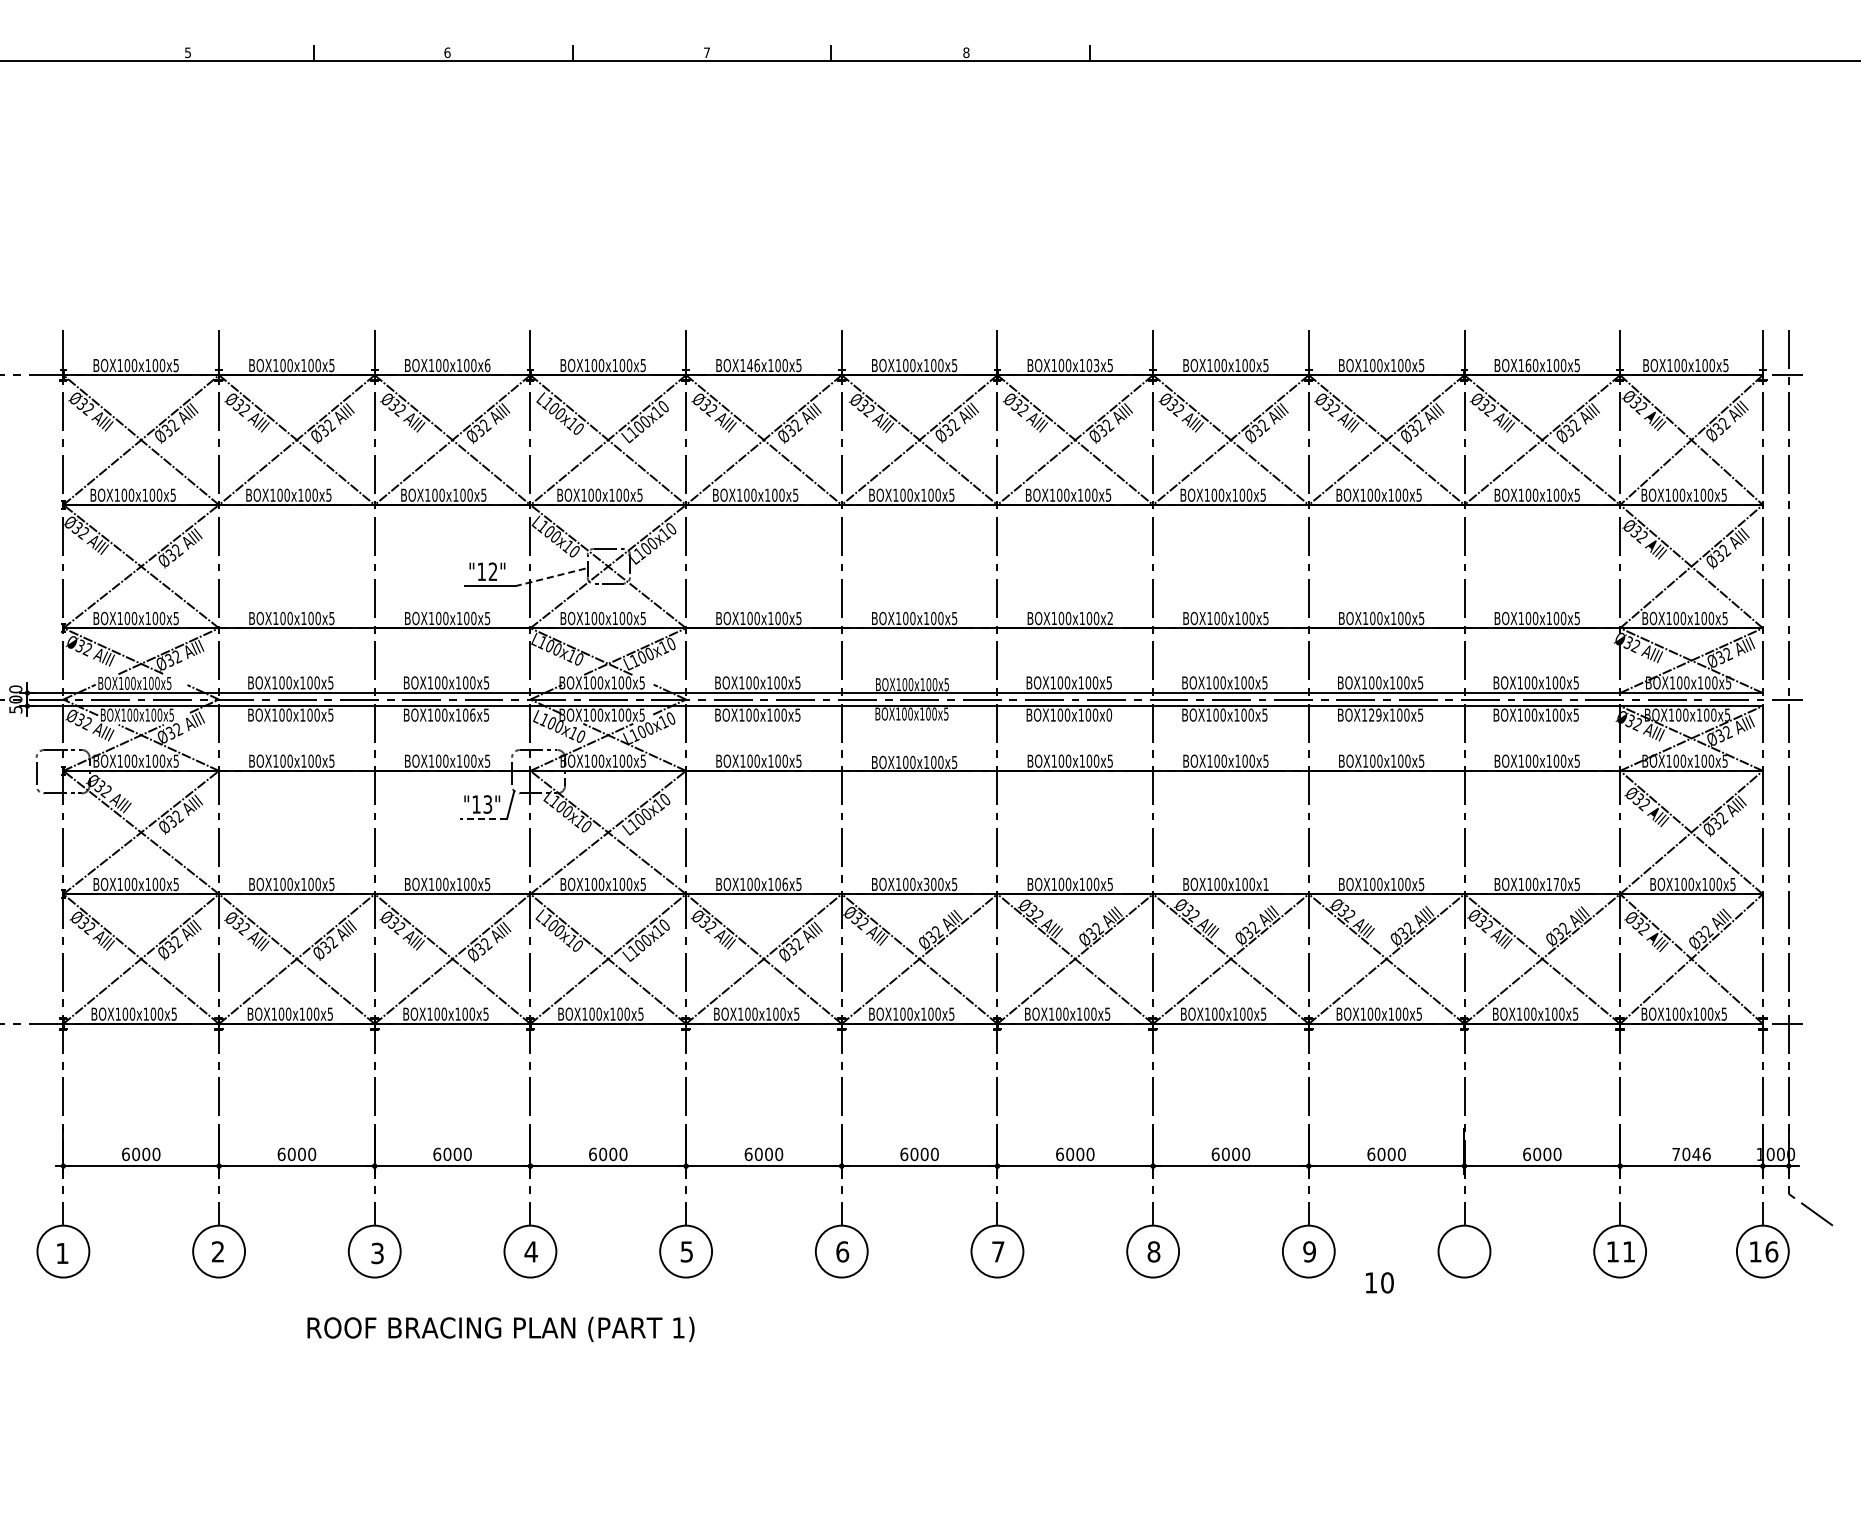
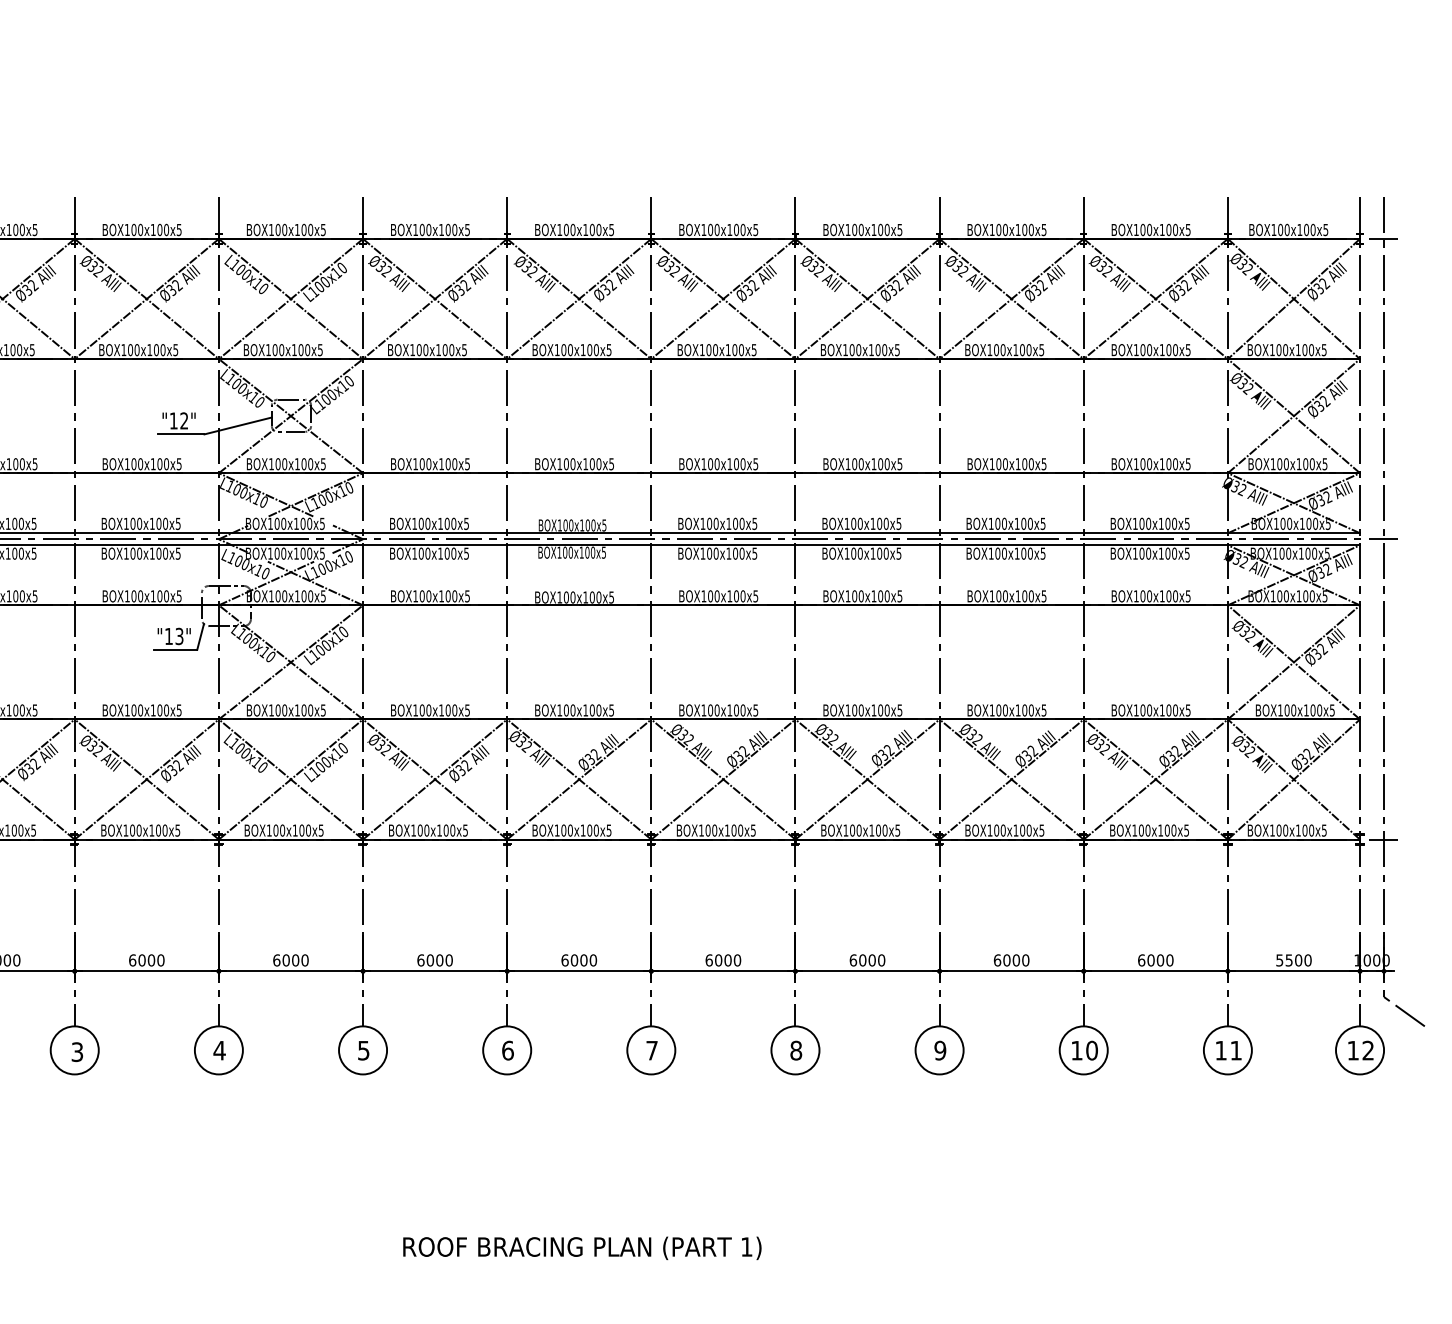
text: (1528, 364) -> (1143, 229), BOX160x100x5 -> BOX100x100x5
text: (487, 365) -> (179, 229), BOX100x100x6 -> BOX100x100x5
text: (753, 365) -> (425, 229), BOX146x100x5 -> BOX100x100x5
text: (1096, 365) -> (743, 229), BOX100x103x5 -> BOX100x100x5
line: (551, 577) -> (238, 426), dashed -> solid
text: (1109, 618) -> (755, 464), BOX100x100x2 -> BOX100x100x5
text: (472, 714) -> (165, 553), BOX100x106x5 -> BOX100x100x5
text: (1109, 714) -> (755, 553), BOX100x100x0 -> BOX100x100x5
text: (1375, 714) -> (1001, 553), BOX129x100x5 -> BOX100x100x5
line: (483, 819) -> (175, 650), dashed -> solid
text: (784, 883) -> (454, 709), BOX100x106x5 -> BOX100x100x5
text: (926, 884) -> (585, 710), BOX100x300x5 -> BOX100x100x5
text: (1265, 884) -> (899, 710), BOX100x100x1 -> BOX100x100x5
text: (1556, 884) -> (1168, 710), BOX100x170x5 -> BOX100x100x5
text: (1691, 1154) -> (1293, 960), 7046 -> 5500
text: (1771, 1251) -> (1368, 1050), 16 -> 12
text: (1379, 1282) -> (1084, 1050), moved
text: (500, 1328) -> (581, 1247), moved

